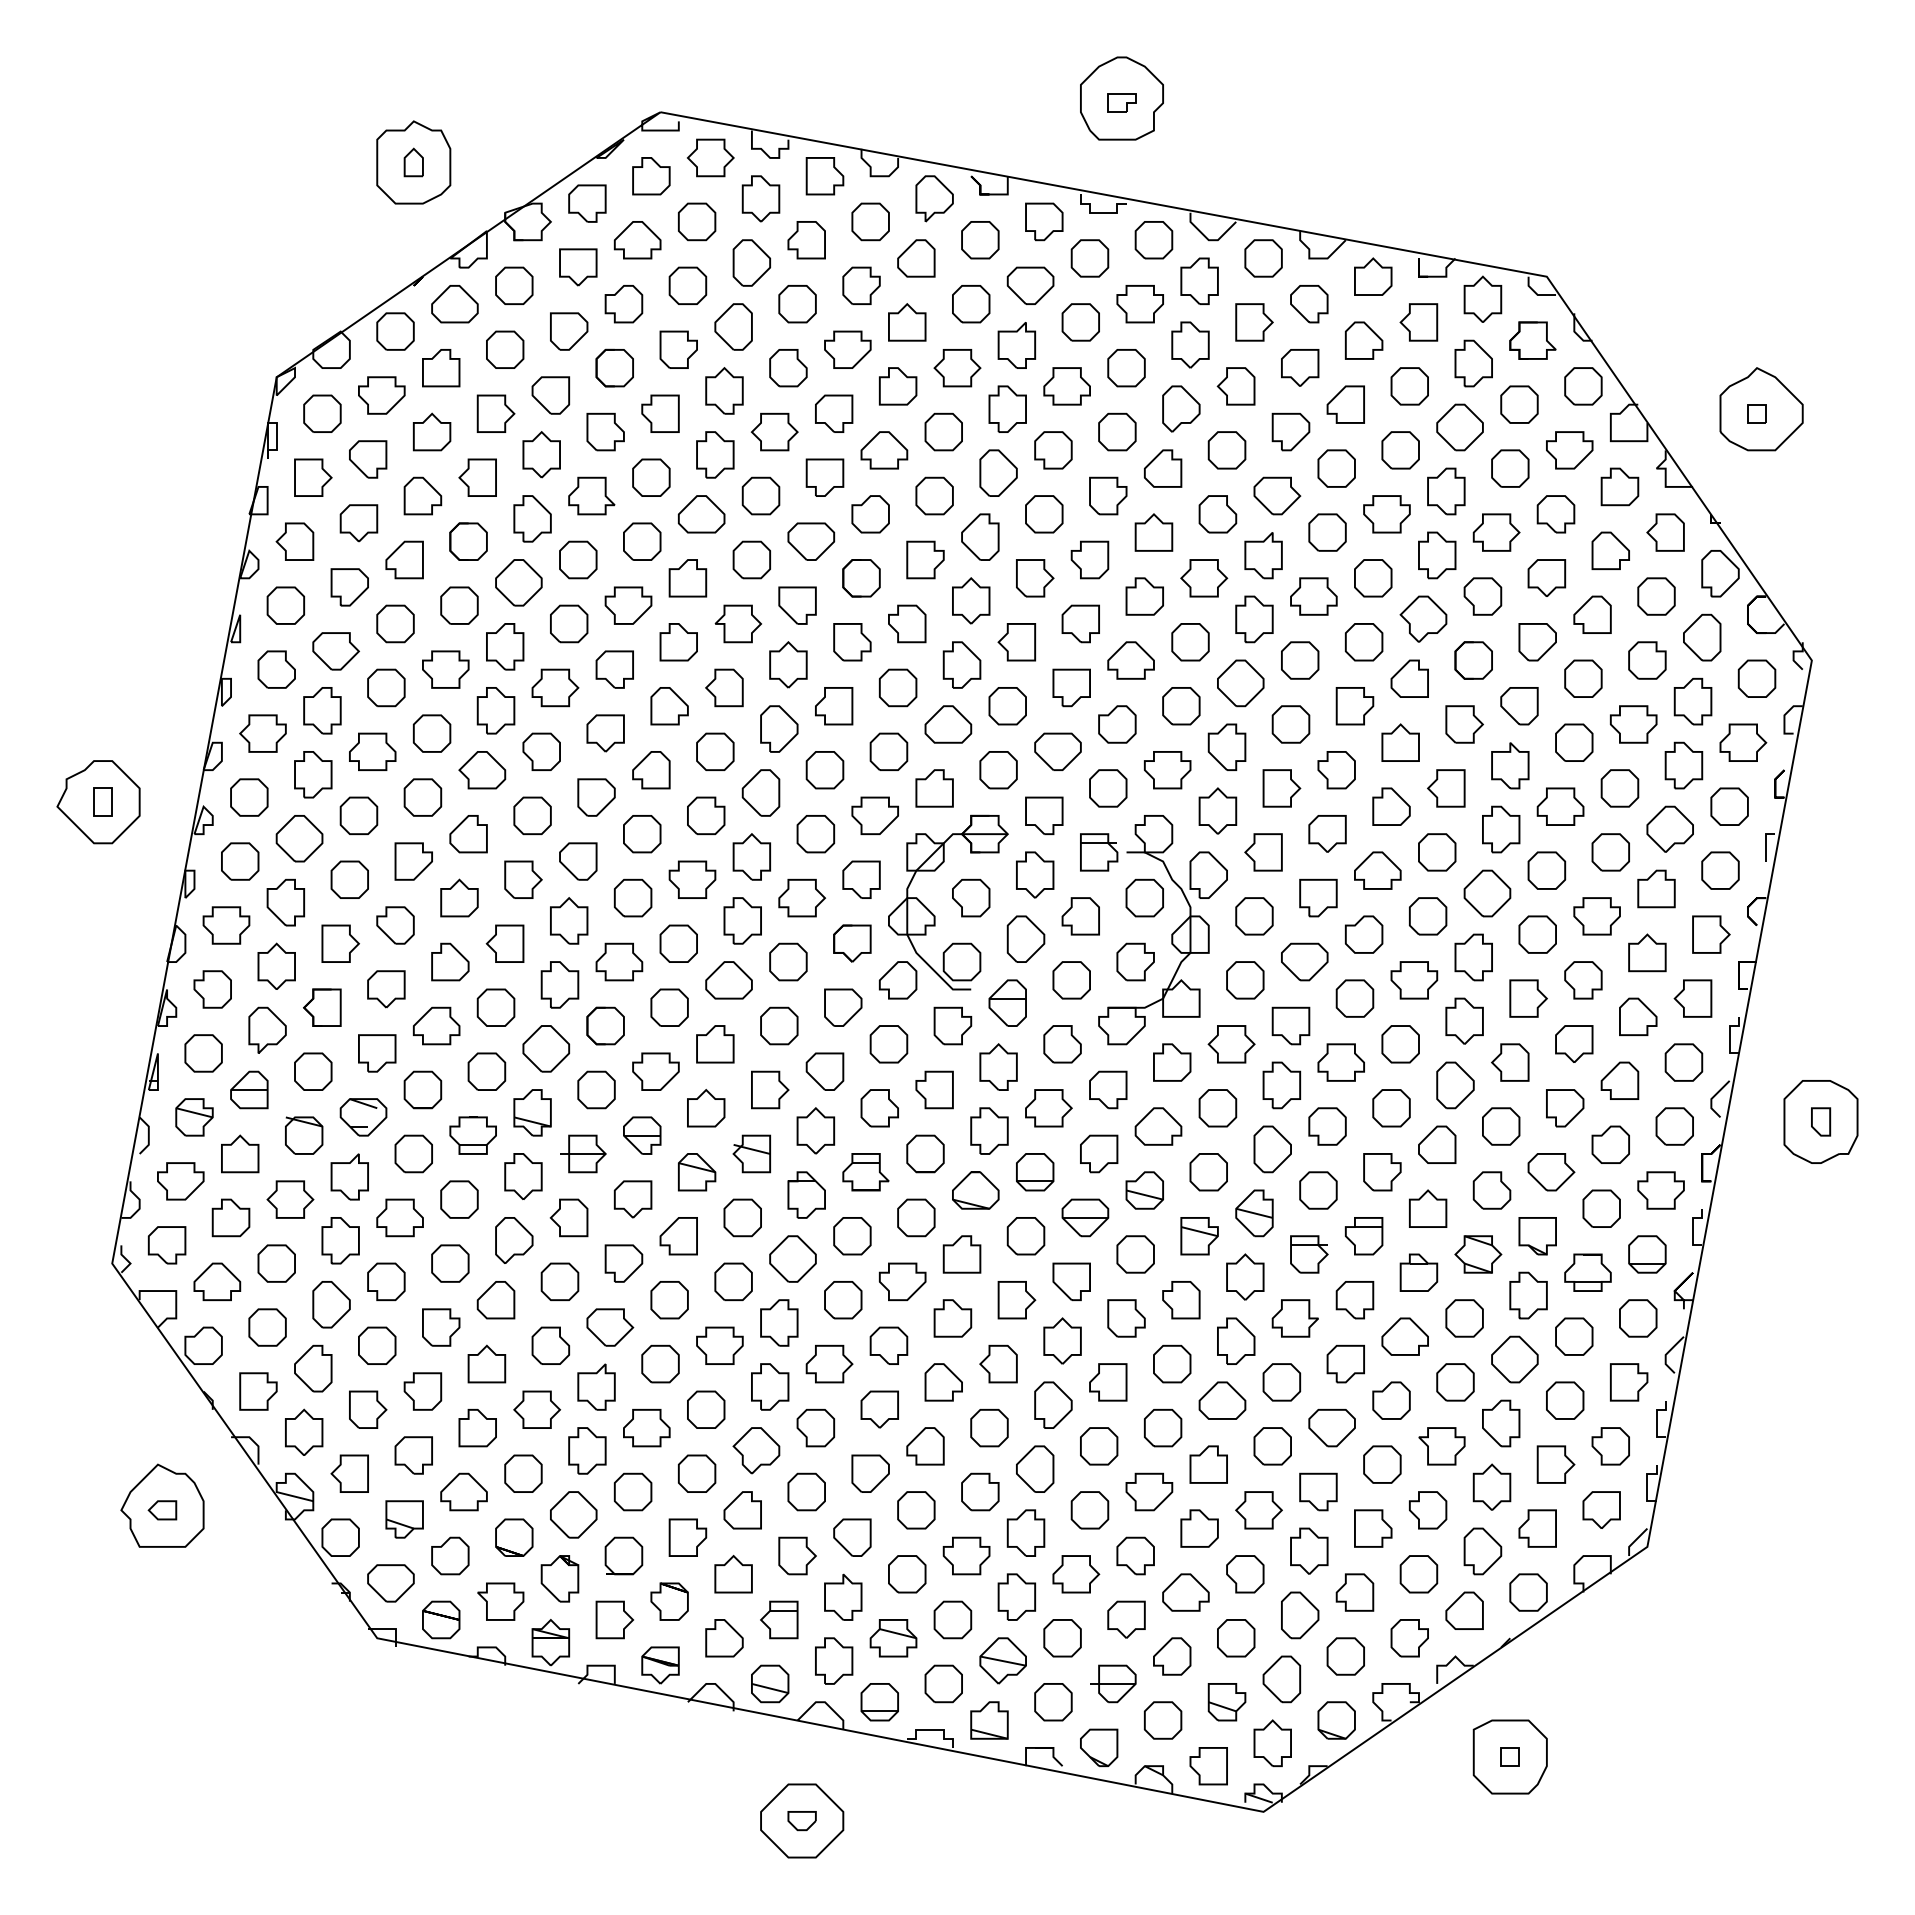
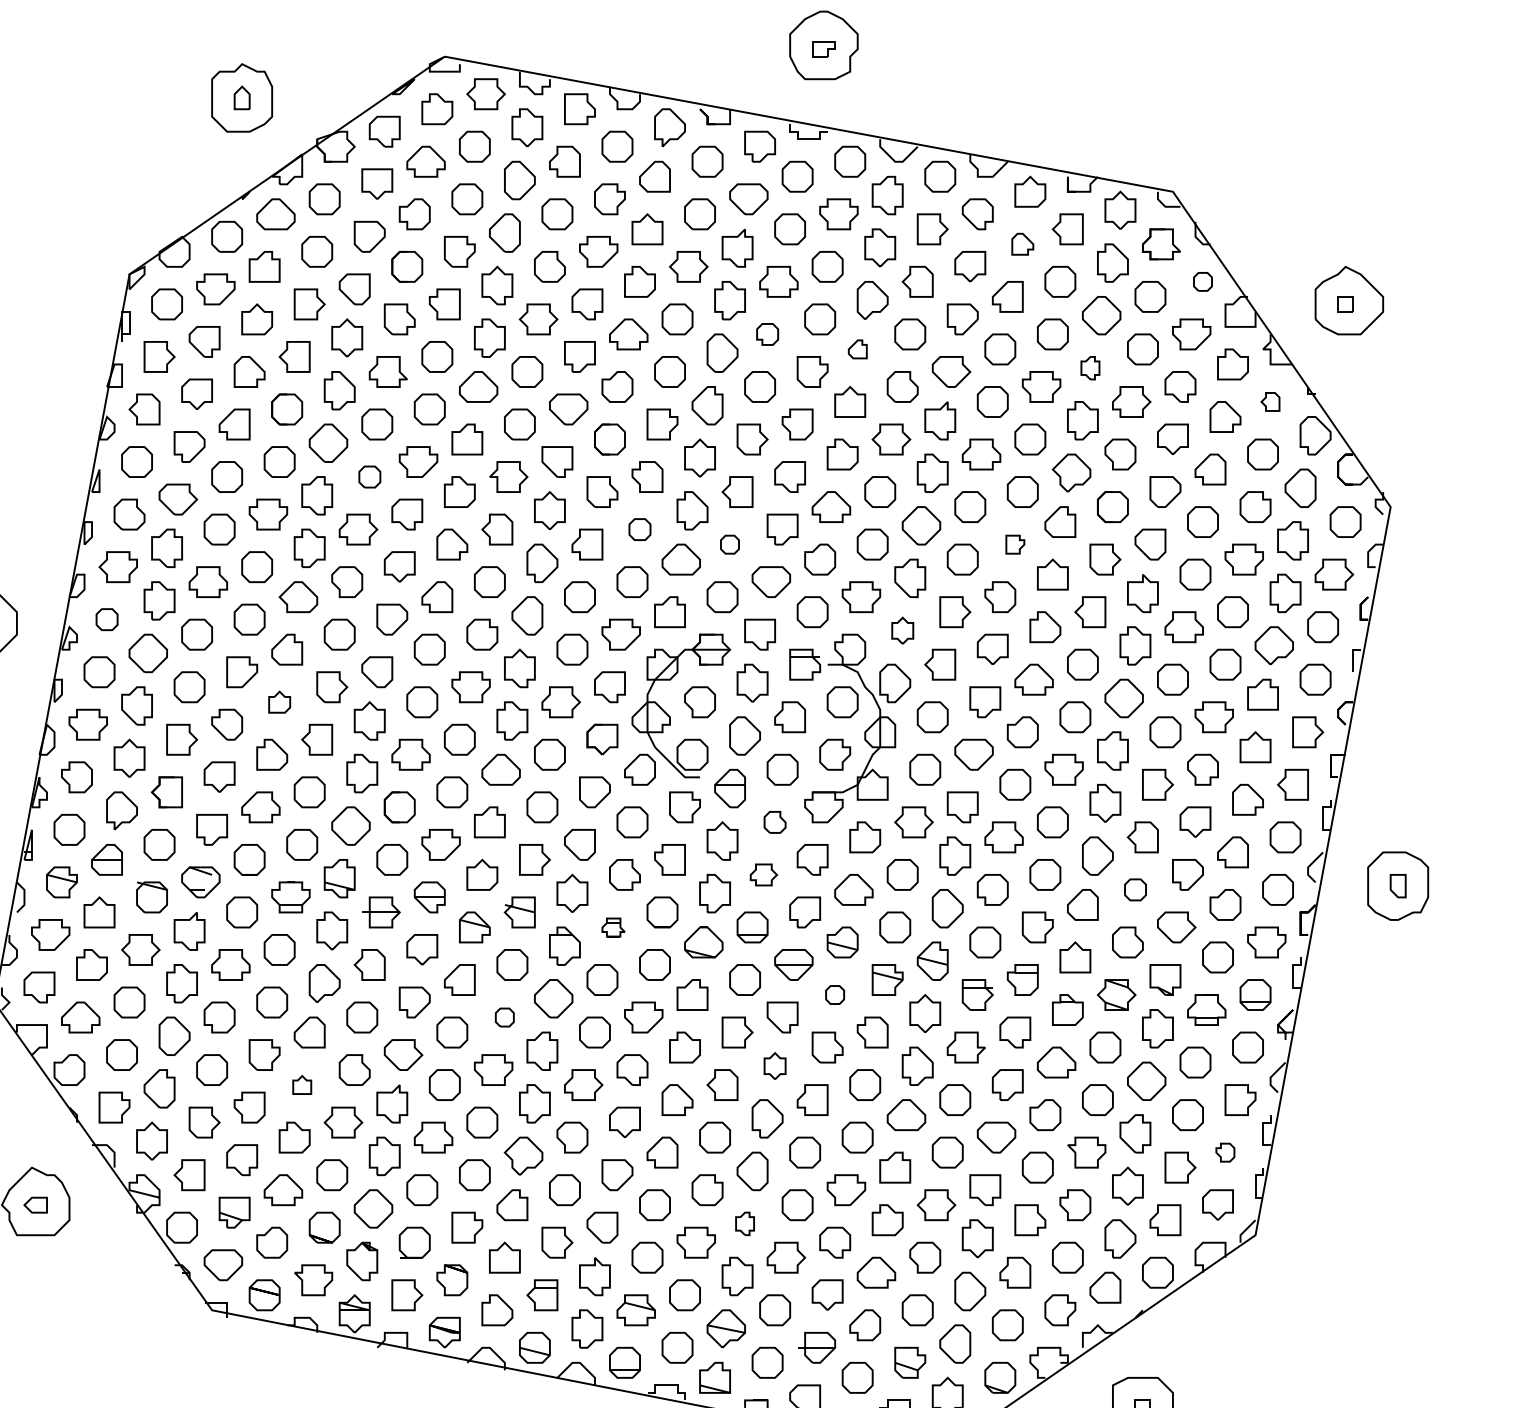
part: (1363, 340) -> (1022, 244), size x0.7
part: (1583, 386) -> (1203, 281), size x0.6
part: (1053, 450) -> (767, 334), size x0.7
part: (1163, 468) -> (858, 349), size x0.6
part: (1446, 491) -> (1090, 368), size x0.6
part: (1665, 532) -> (1270, 401), size x0.6
part: (569, 623) -> (370, 476), size x0.7
part: (897, 687) -> (639, 529), size x0.7
part: (1007, 706) -> (729, 544), size x0.6
part: (1354, 706) -> (1014, 544), size x0.6
part: (249, 797) -> (107, 619), size x0.7
part: (1217, 810) -> (902, 630), size x0.7
part: (459, 897) -> (279, 701), size x0.7
part: (1062, 1044) -> (775, 822), size x0.7
part: (1048, 1108) -> (763, 875), size x0.7
part: (1501, 1126) -> (1135, 889), size x0.7
part: (865, 1172) -> (613, 927), size x0.6
part: (1135, 1254) -> (835, 995), size x0.6
part: (733, 1281) -> (504, 1017), size x0.6
part: (1062, 1340) -> (775, 1065), size x0.7
part: (486, 1363) -> (301, 1084), size x0.6
part: (1610, 1446) -> (1225, 1152), size x0.6
part: (1025, 1532) -> (744, 1223), size x0.6

